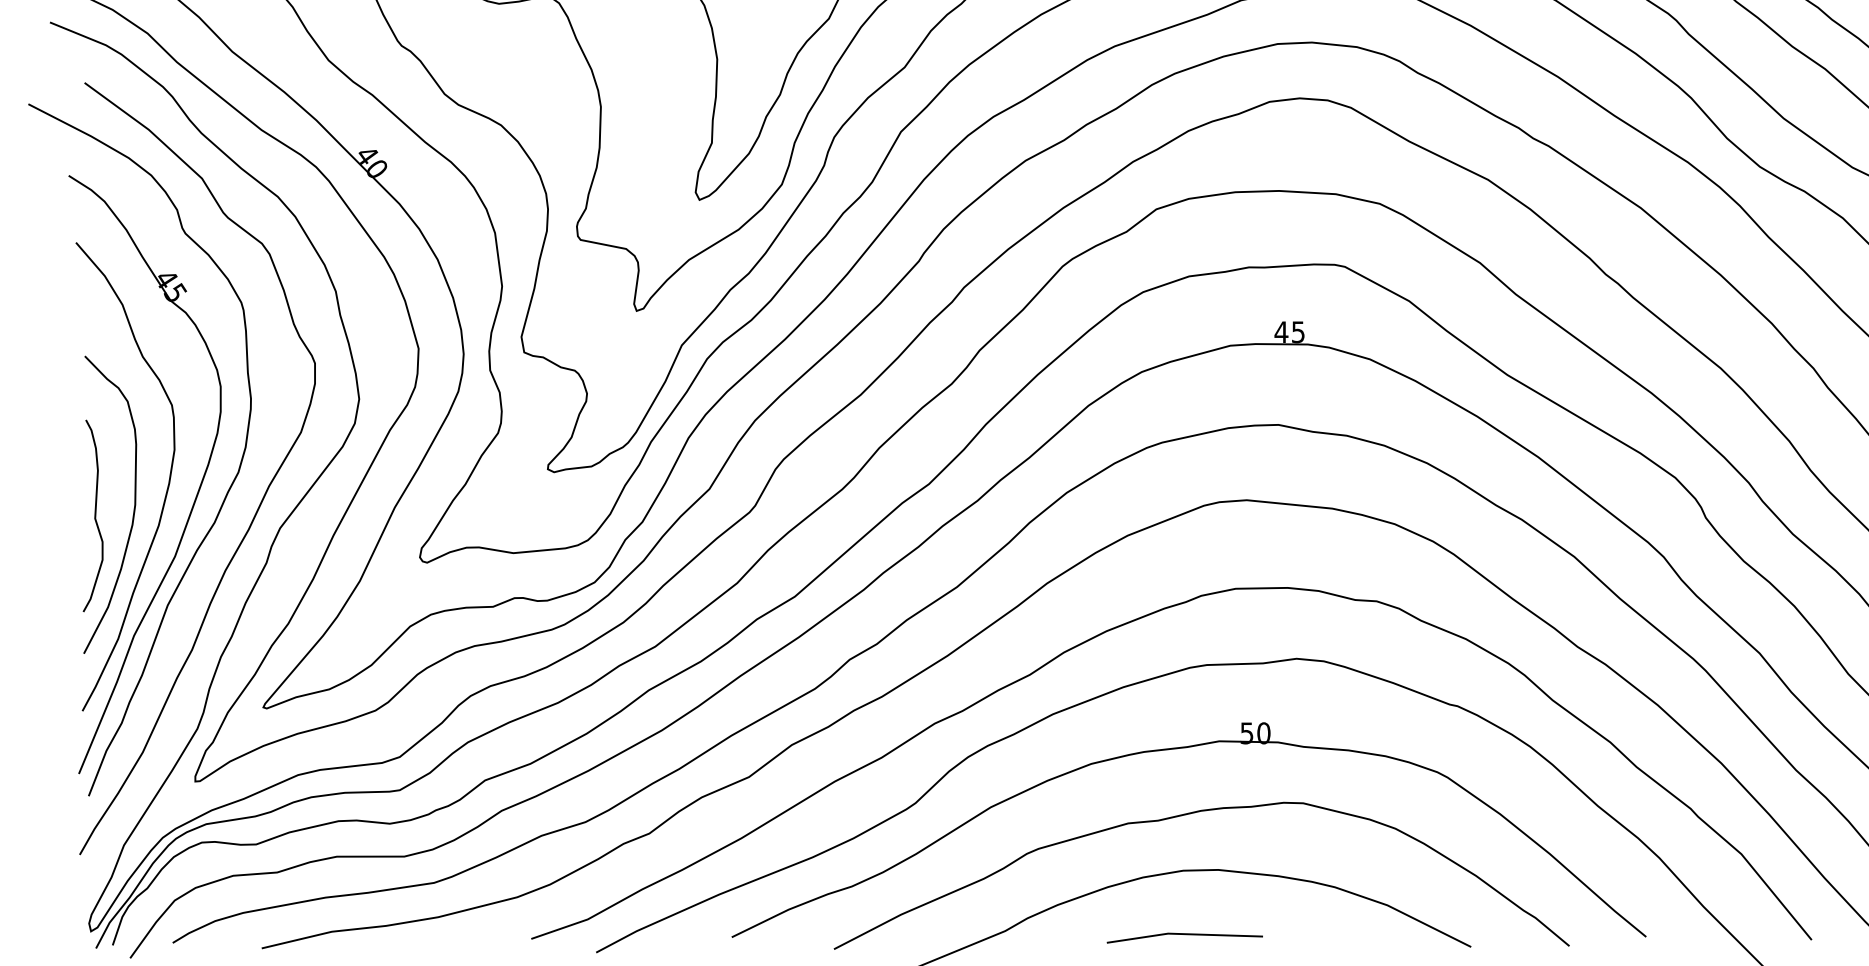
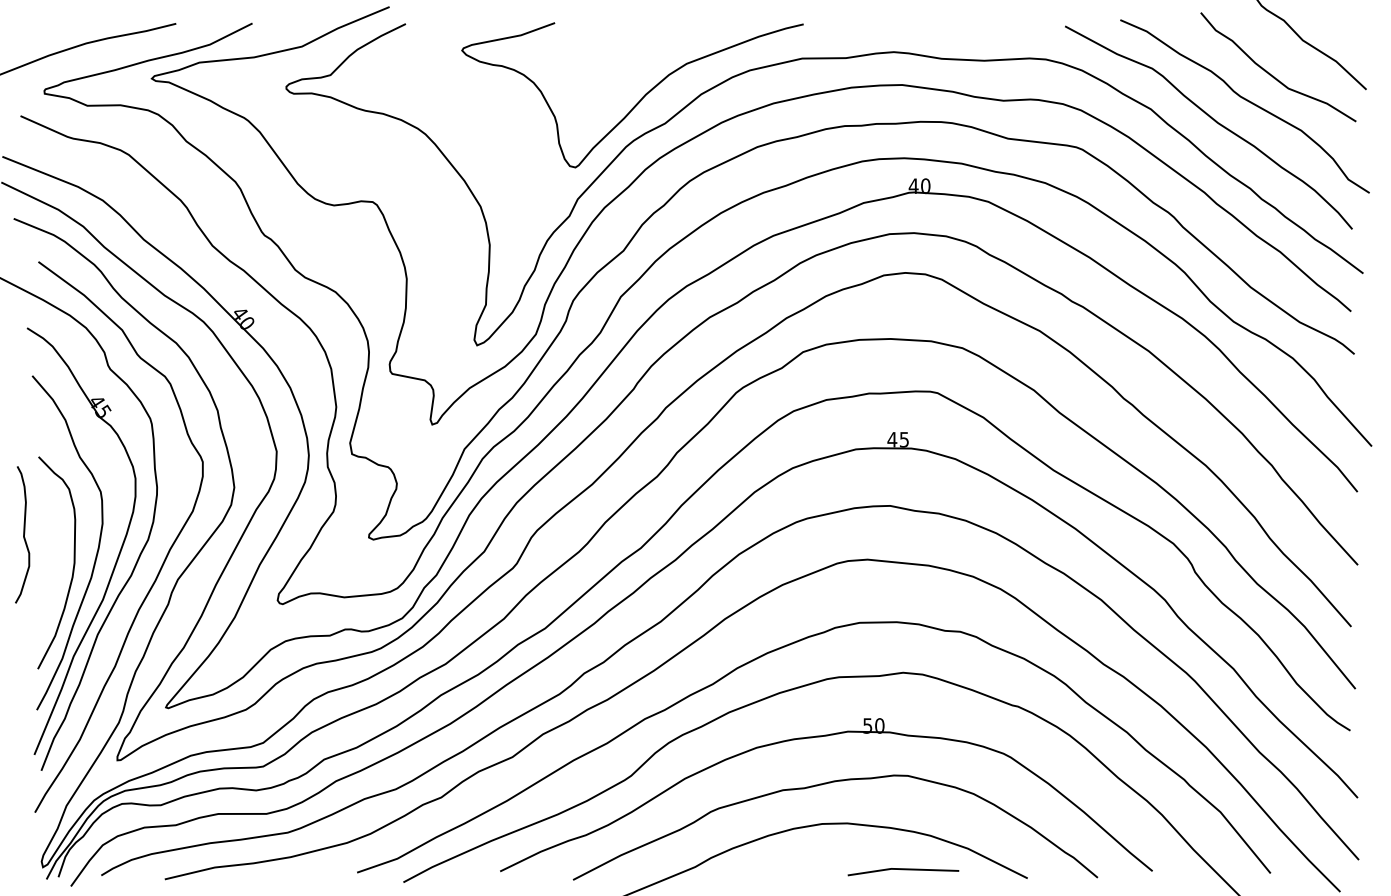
curve: (94, 515) -> (23, 534), moved
line: (1184, 935) -> (903, 870), moved

